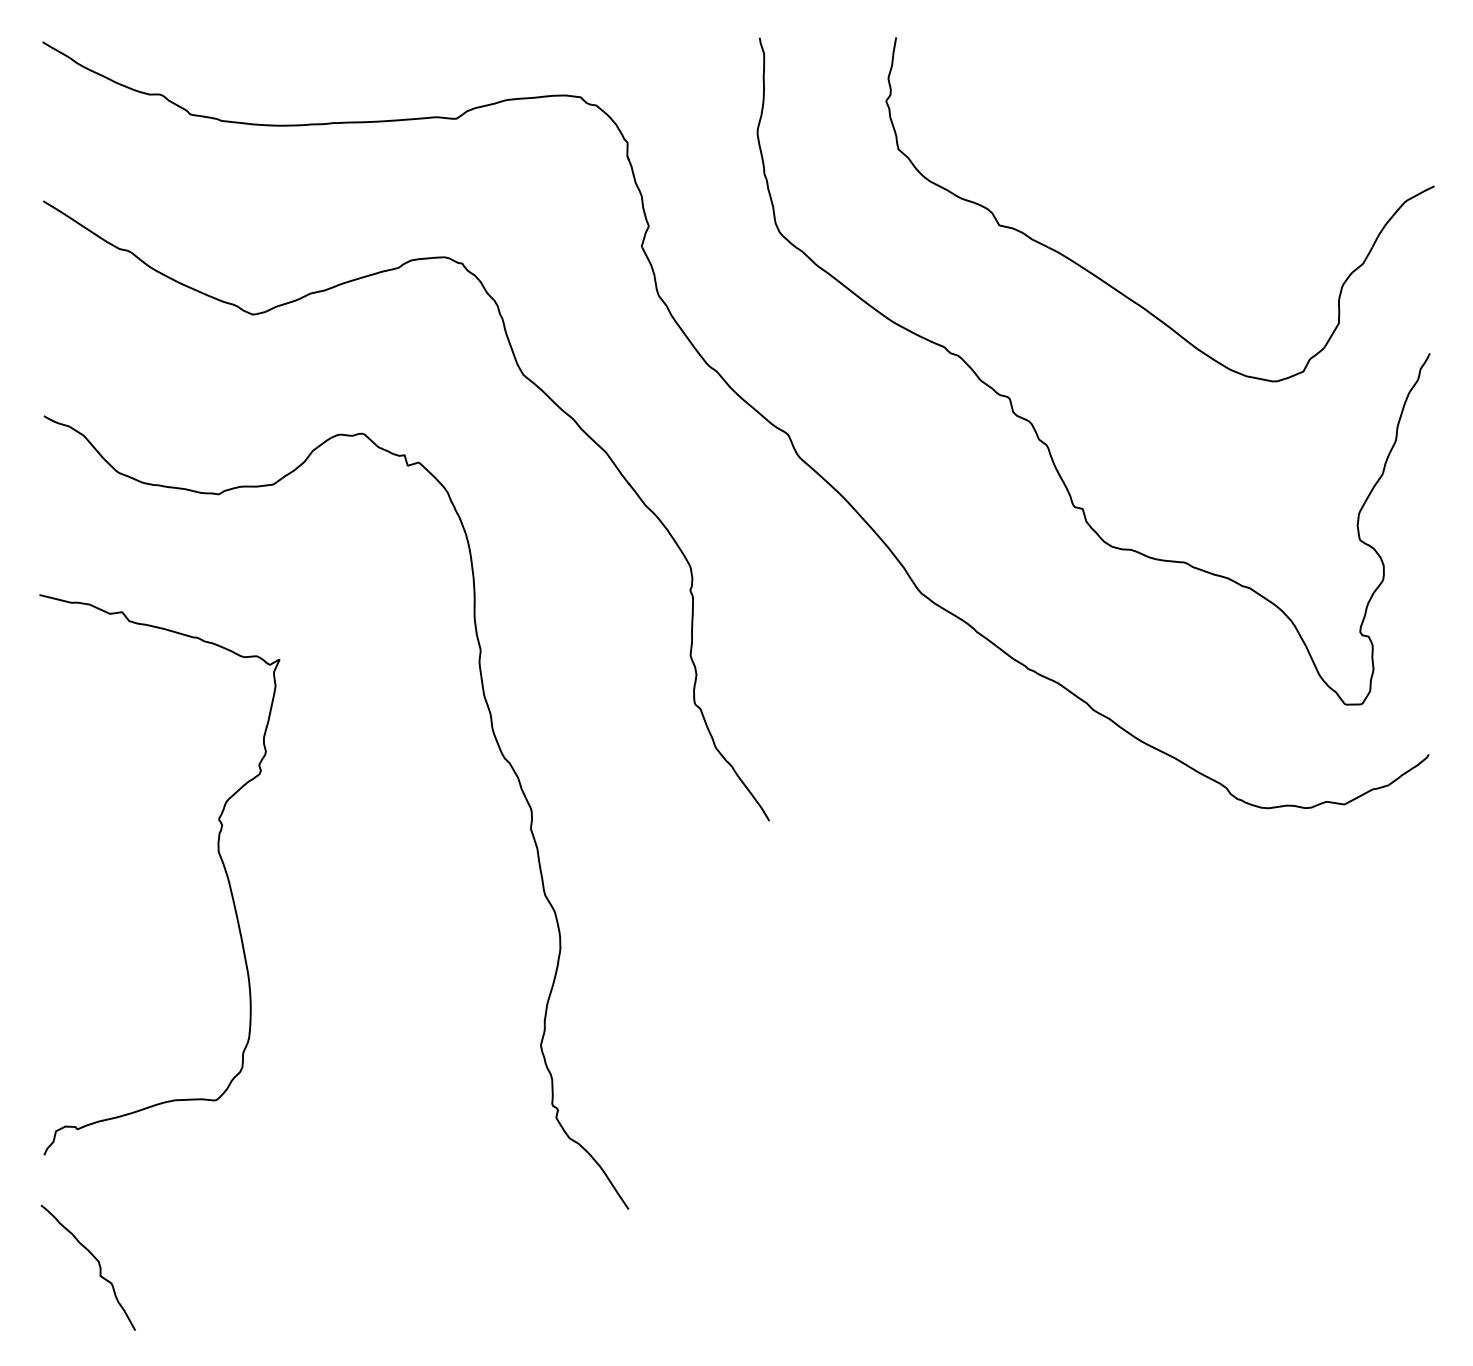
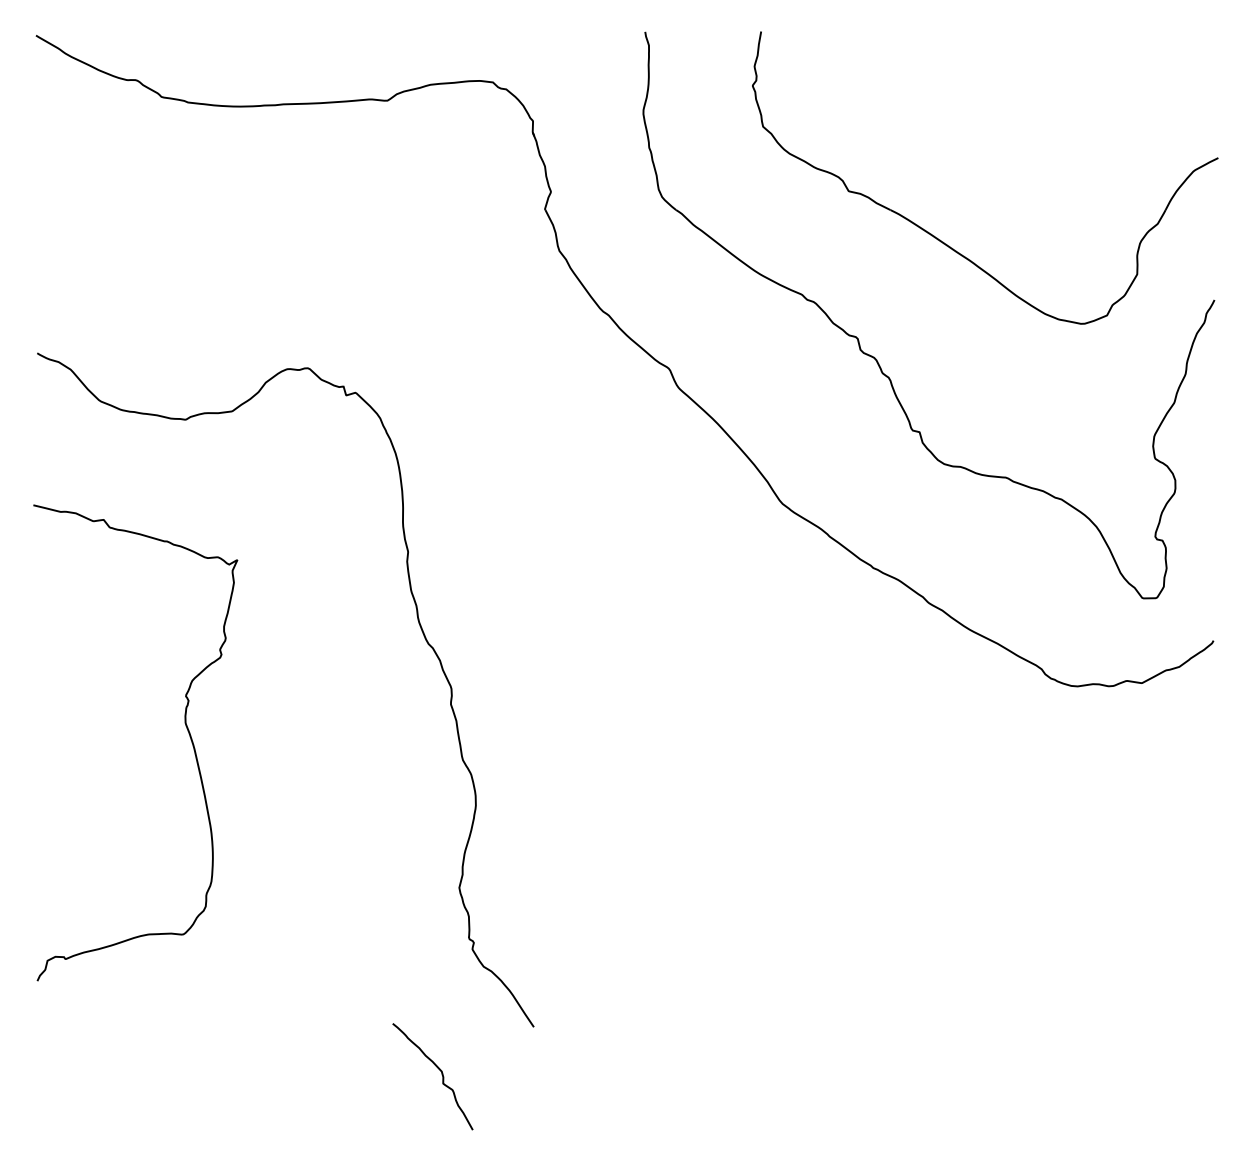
part: (525, 378) -> (446, 321), removed
curve: (98, 1266) -> (441, 1075), moved

